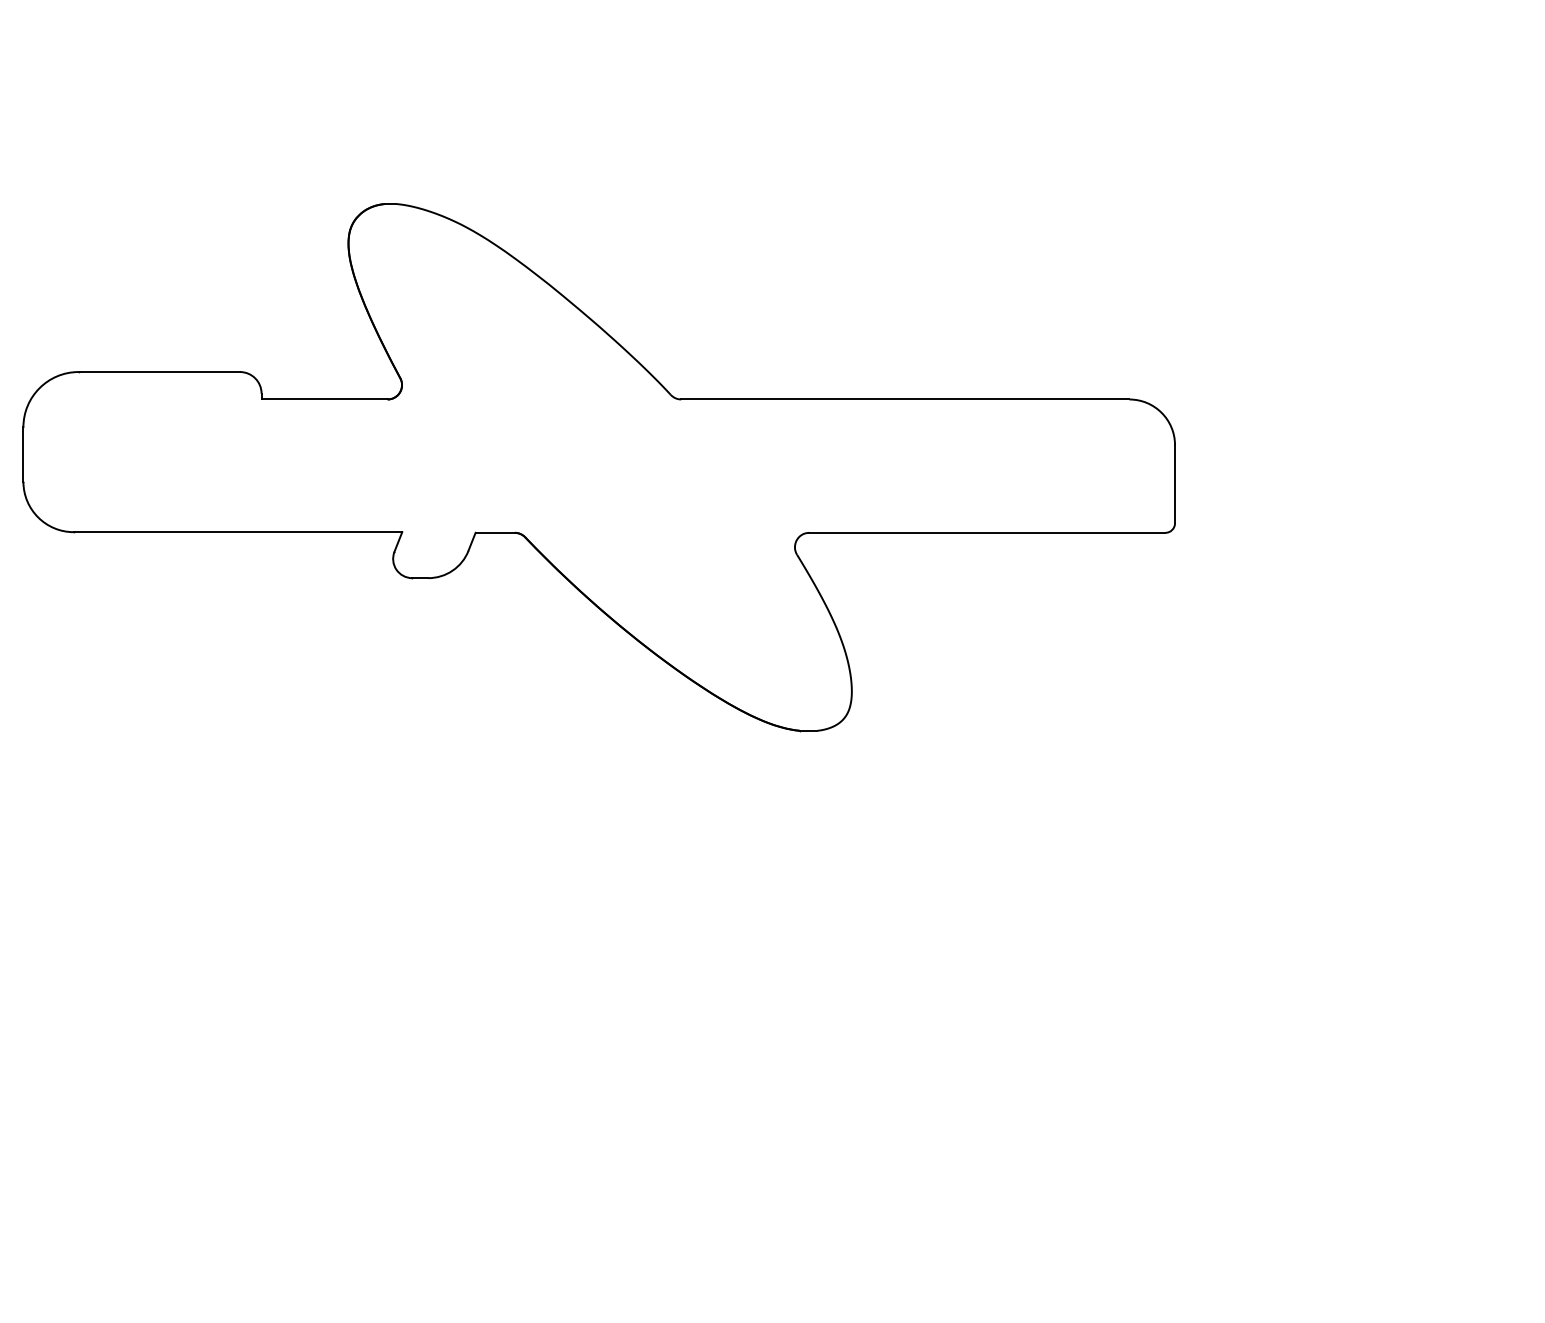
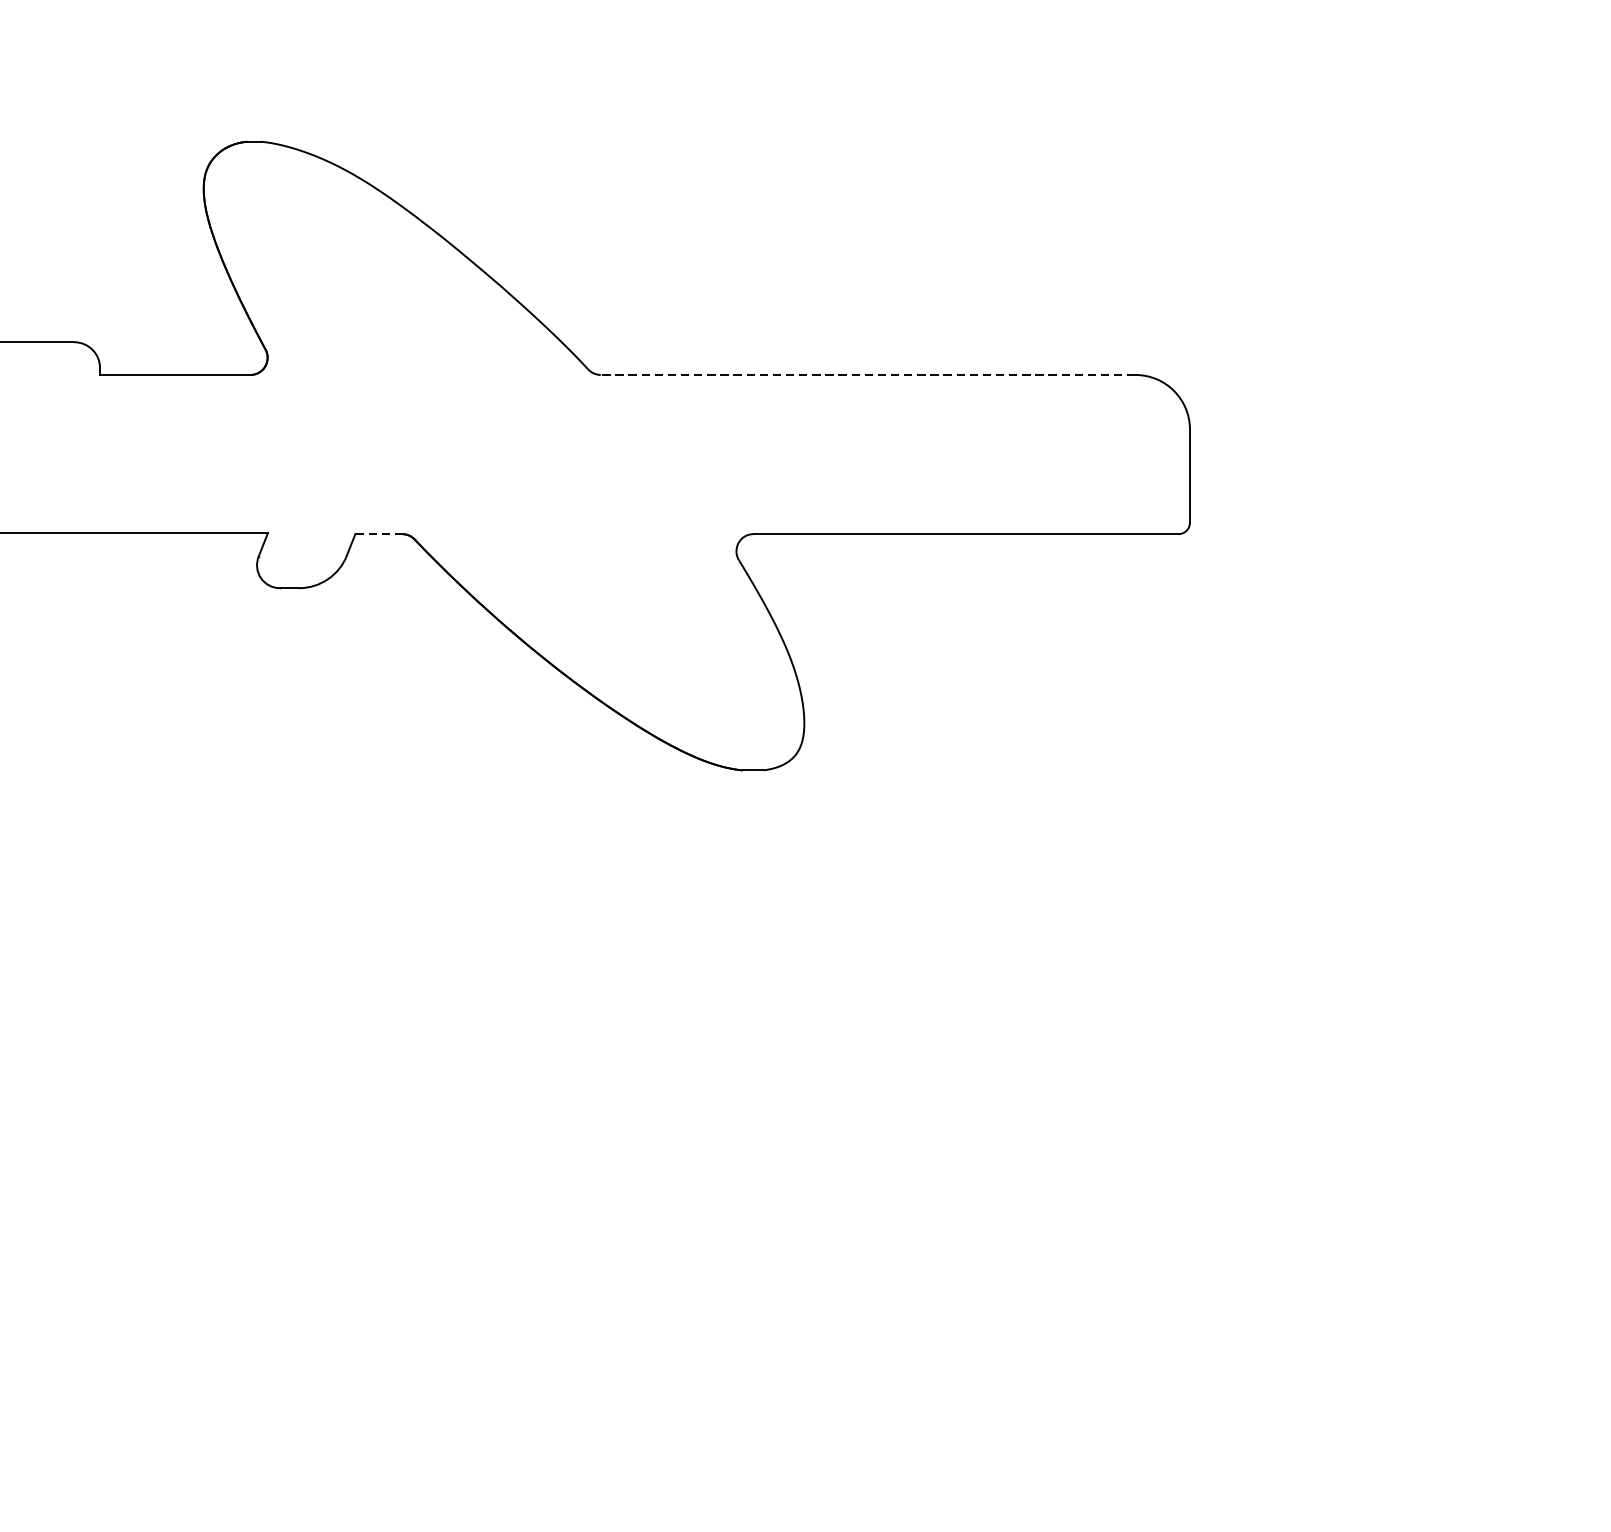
line: (904, 399) -> (867, 375), solid -> dashed
line: (495, 532) -> (379, 533), solid -> dashed

